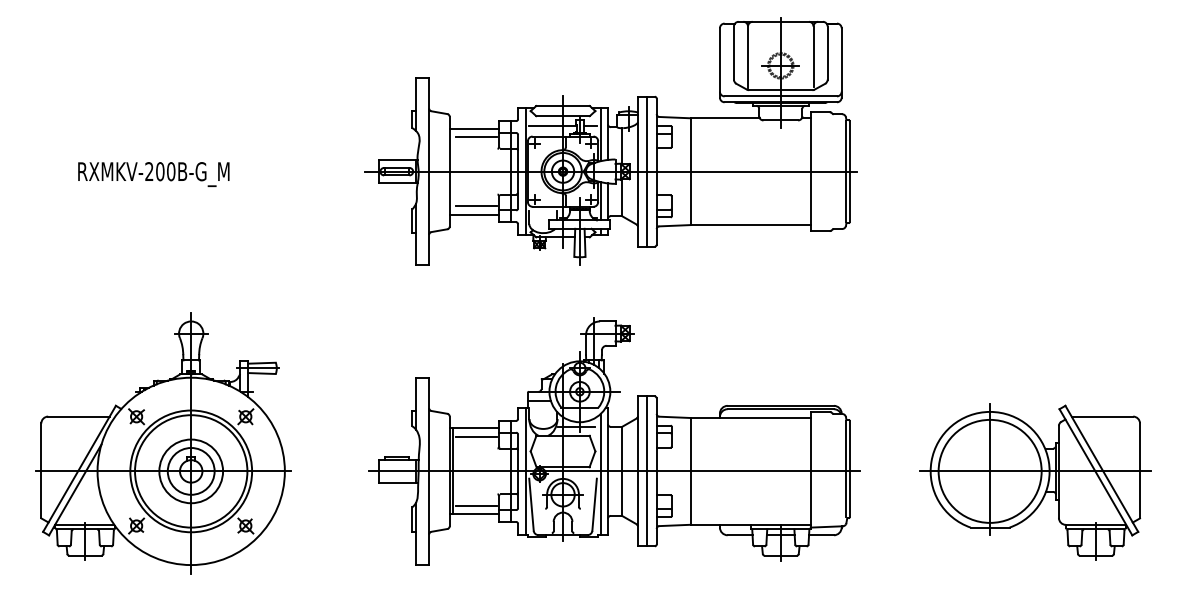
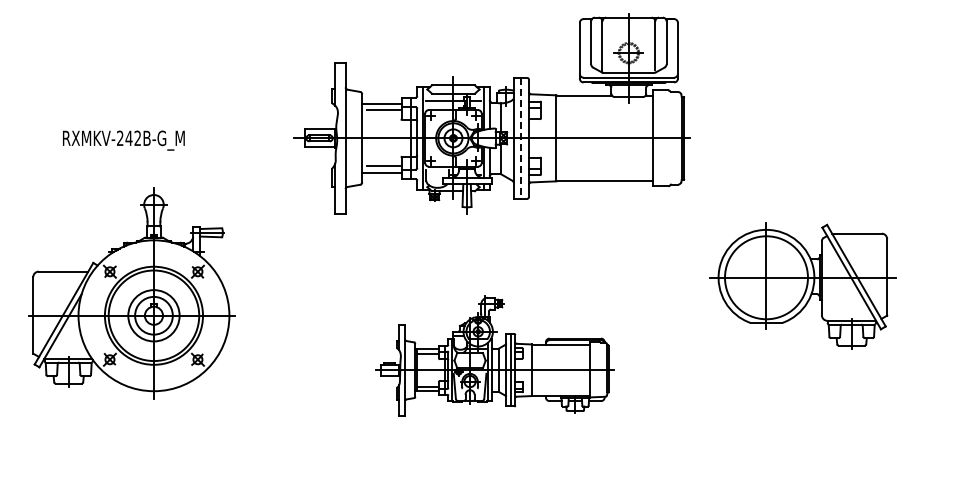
text: (165, 171) -> (133, 138), RXMKV-200B-G_M -> RXMKV-242B-G_M
line: (647, 171) -> (521, 138), solid -> dashed
part: (613, 441) -> (494, 355), size x0.6
part: (163, 443) -> (131, 293), moved
part: (1034, 480) -> (802, 285), moved

